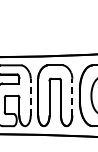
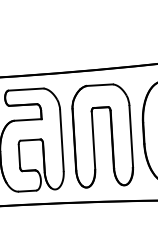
line: (30, 96) -> (61, 139), dashed -> solid
line: (72, 96) -> (131, 135), dashed -> solid

